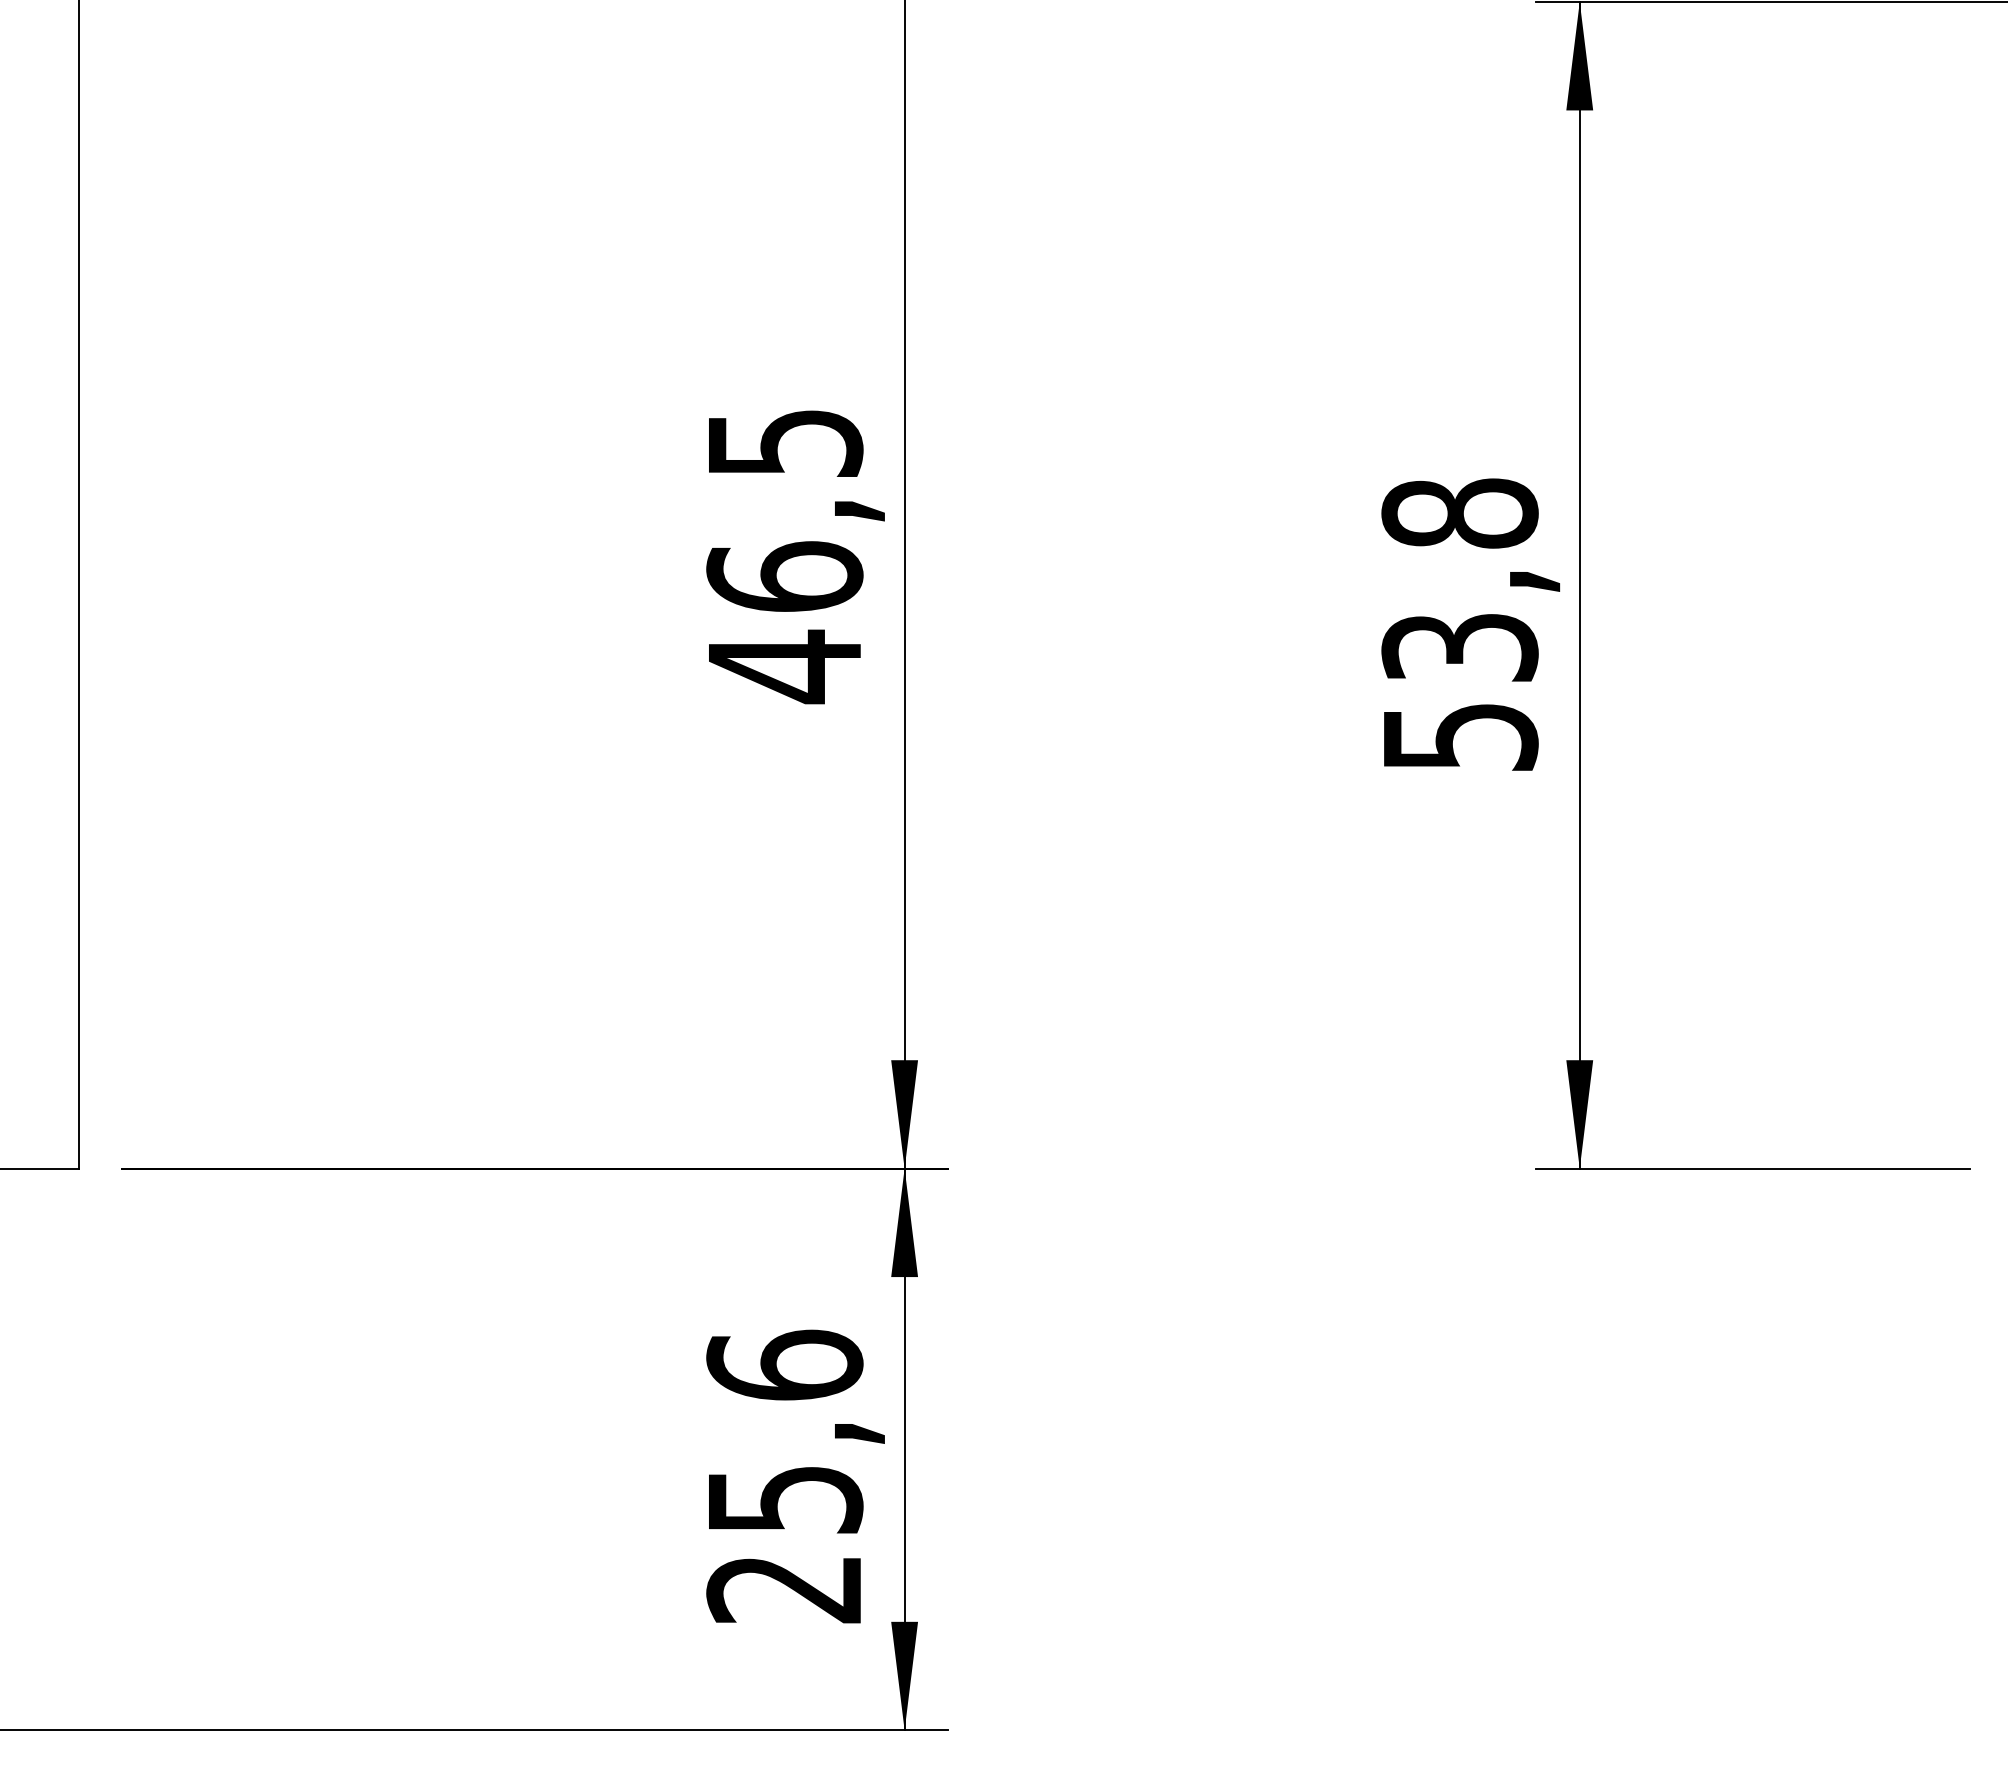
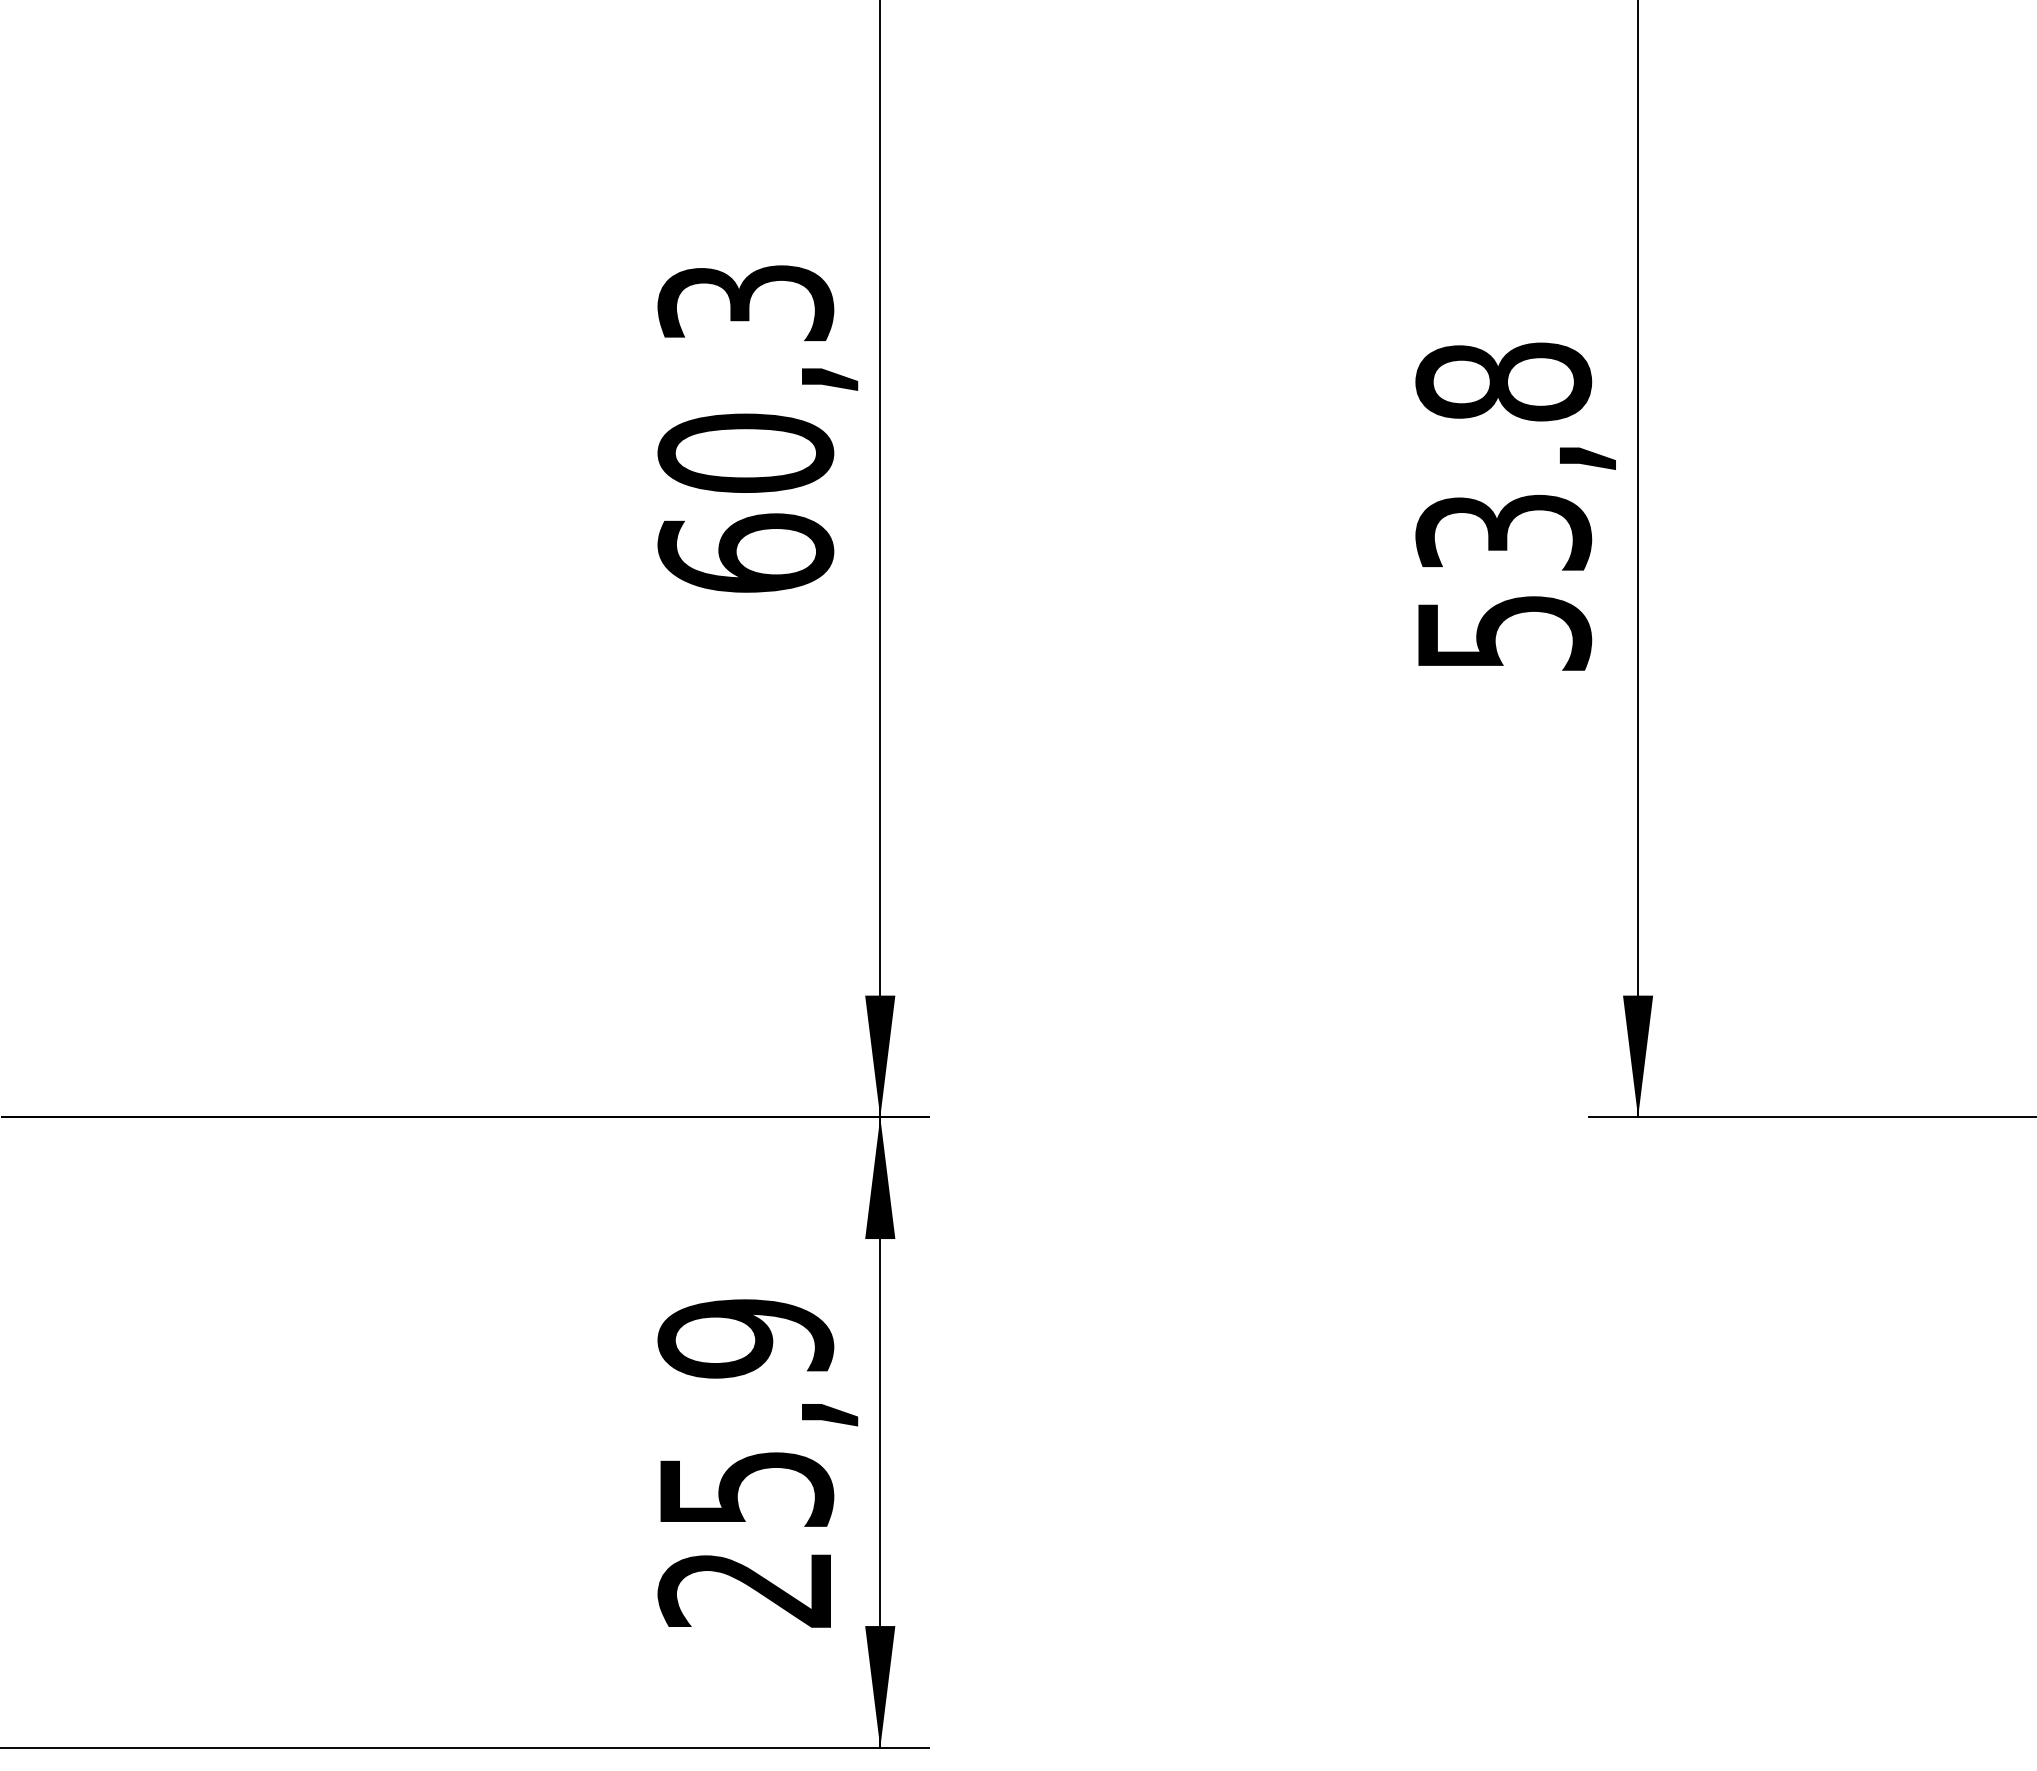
text: (784, 556) -> (745, 430), 46,5 -> 60,3
text: (784, 1365) -> (745, 1338), 25,6 -> 25,9

